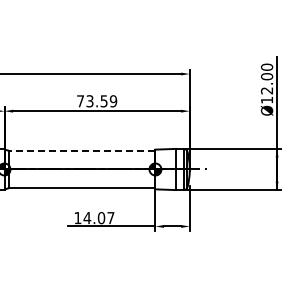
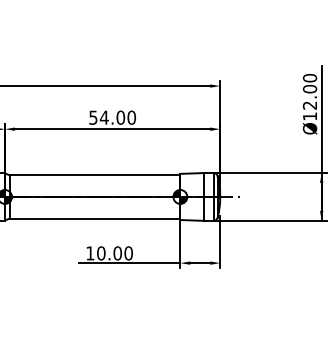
text: (97, 101) -> (113, 117), 73.59 -> 54.00
line: (81, 150) -> (94, 174), dashed -> solid
text: (98, 218) -> (114, 253), 14.07 -> 10.00

